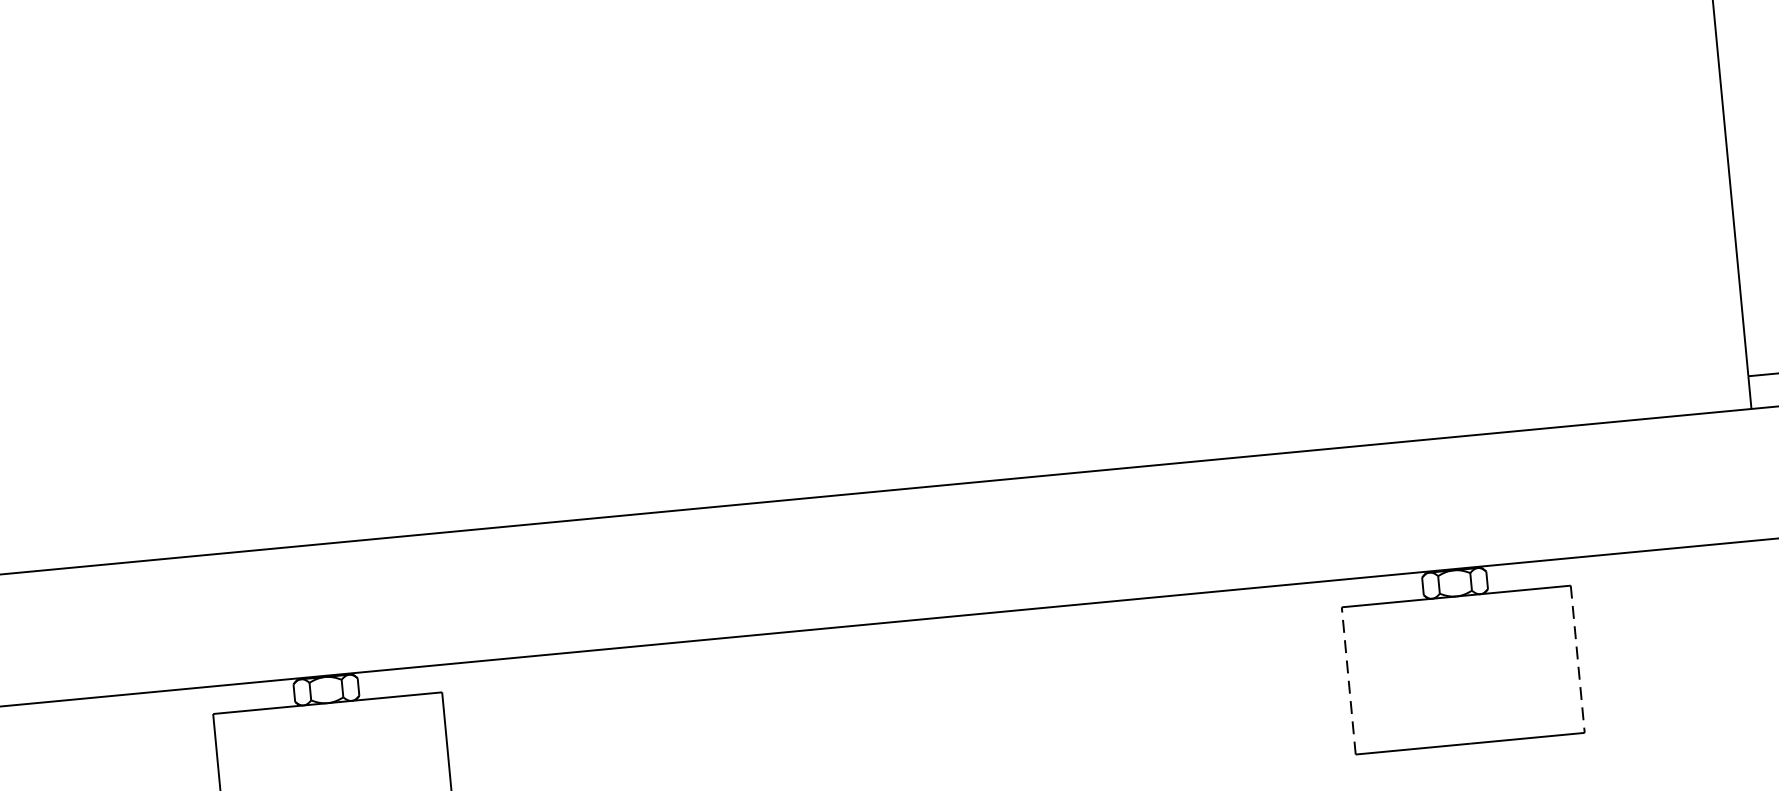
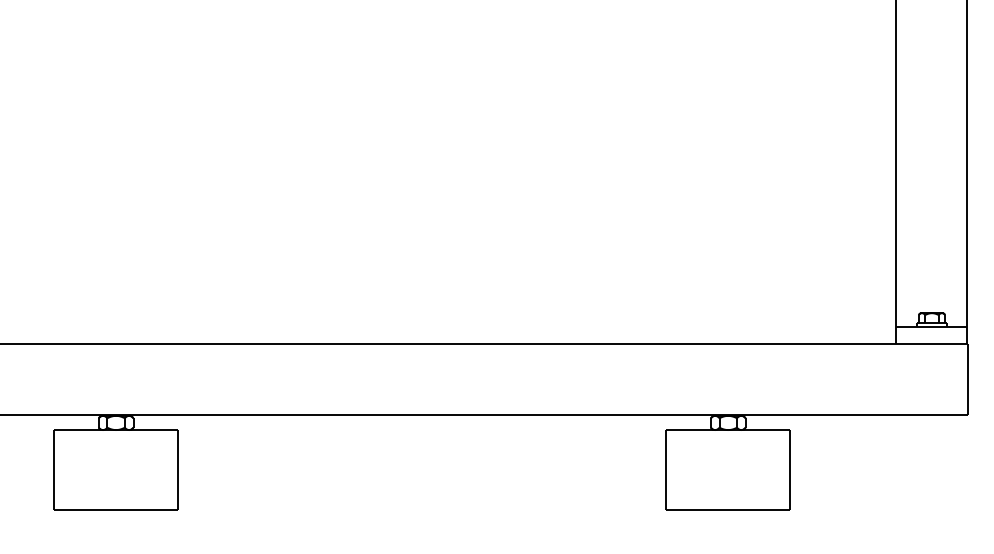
line: (1578, 660) -> (790, 470), dashed -> solid
line: (1349, 681) -> (666, 470), dashed -> solid

